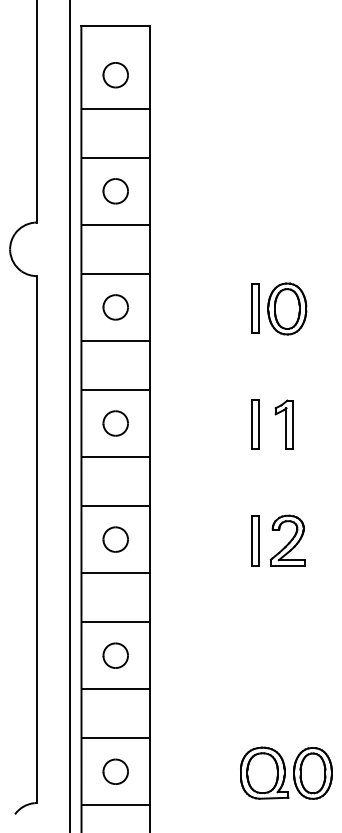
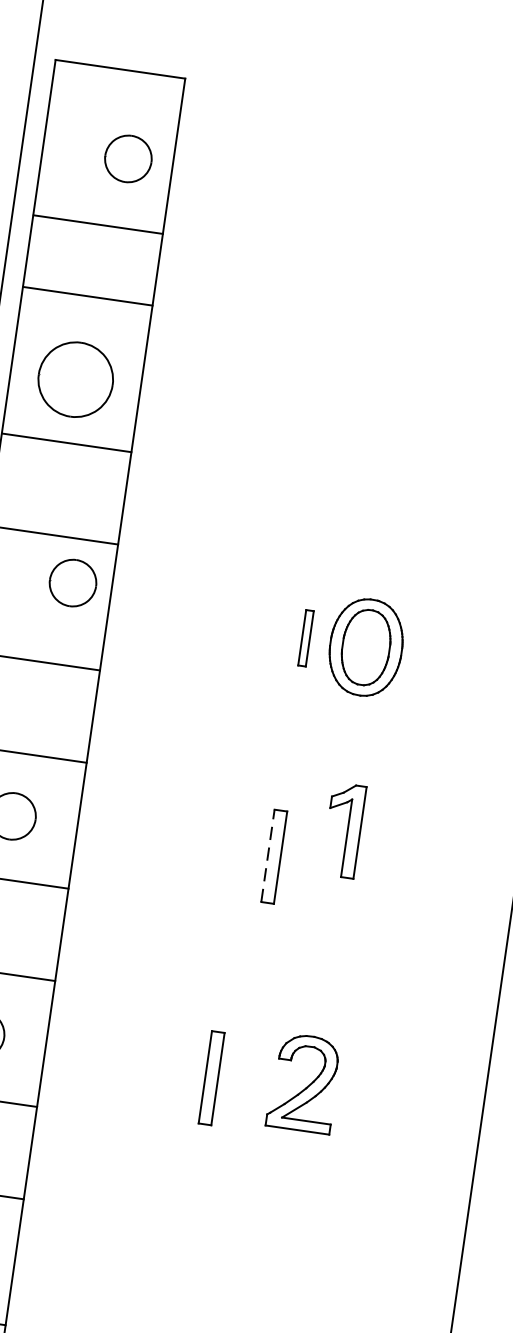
part: (115, 75) -> (127, 159), moved
line: (115, 157) -> (87, 295), moved
part: (115, 191) -> (74, 380), size x1.6
part: (115, 307) -> (72, 583), moved
part: (255, 308) -> (306, 638), size x0.6
line: (251, 424) -> (267, 854), solid -> dashed
part: (283, 424) -> (342, 829), moved
part: (255, 540) -> (212, 1077), moved

